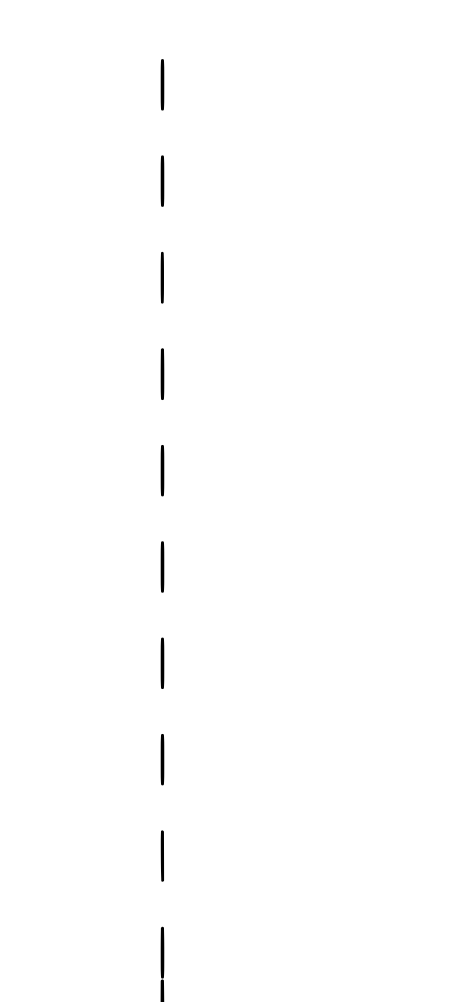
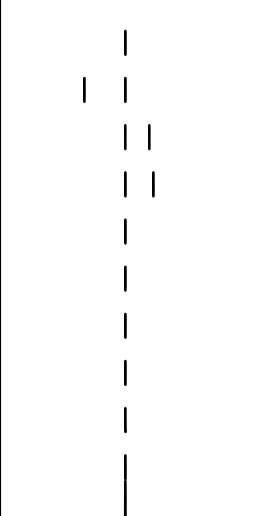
line: (78, 180) -> (84, 89), added
line: (211, 278) -> (149, 137), added
line: (219, 374) -> (153, 184), added

